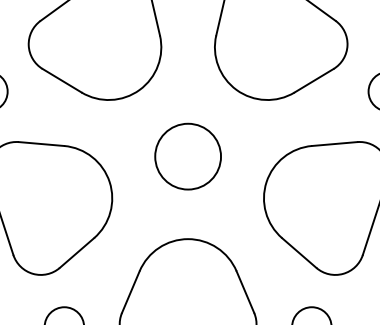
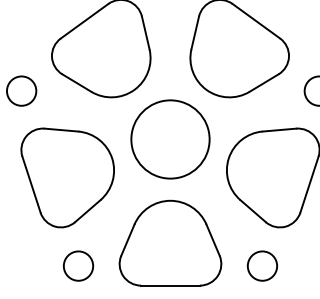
circle: (188, 156) -> (170, 139), size x1.6

